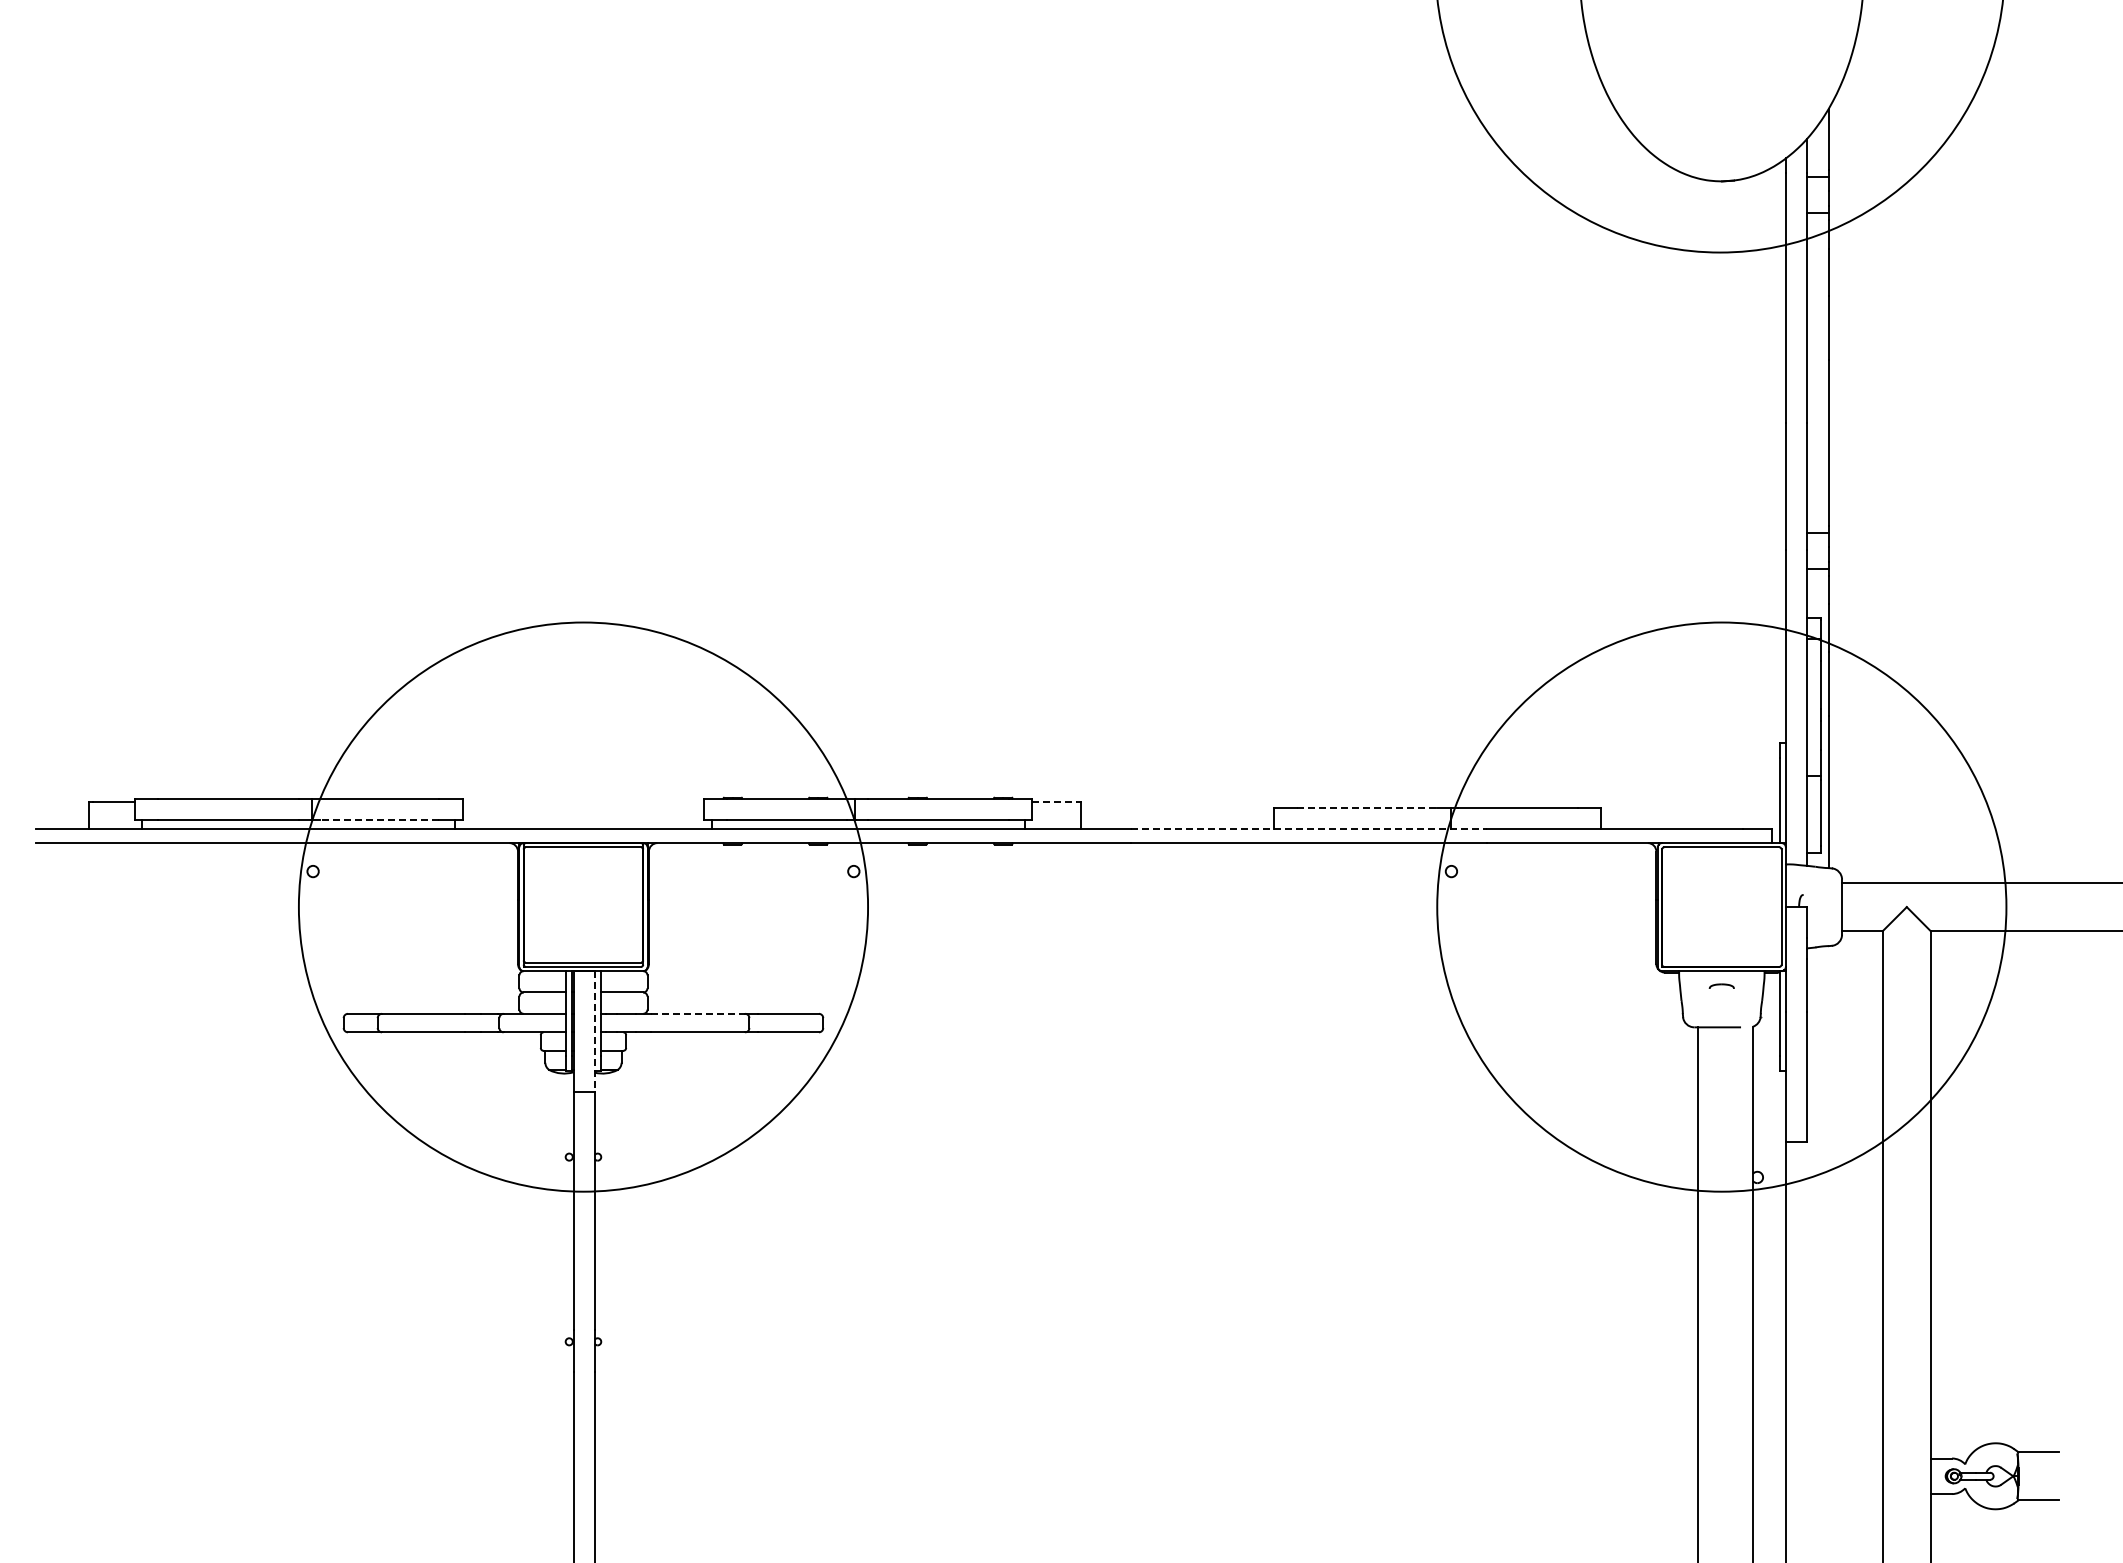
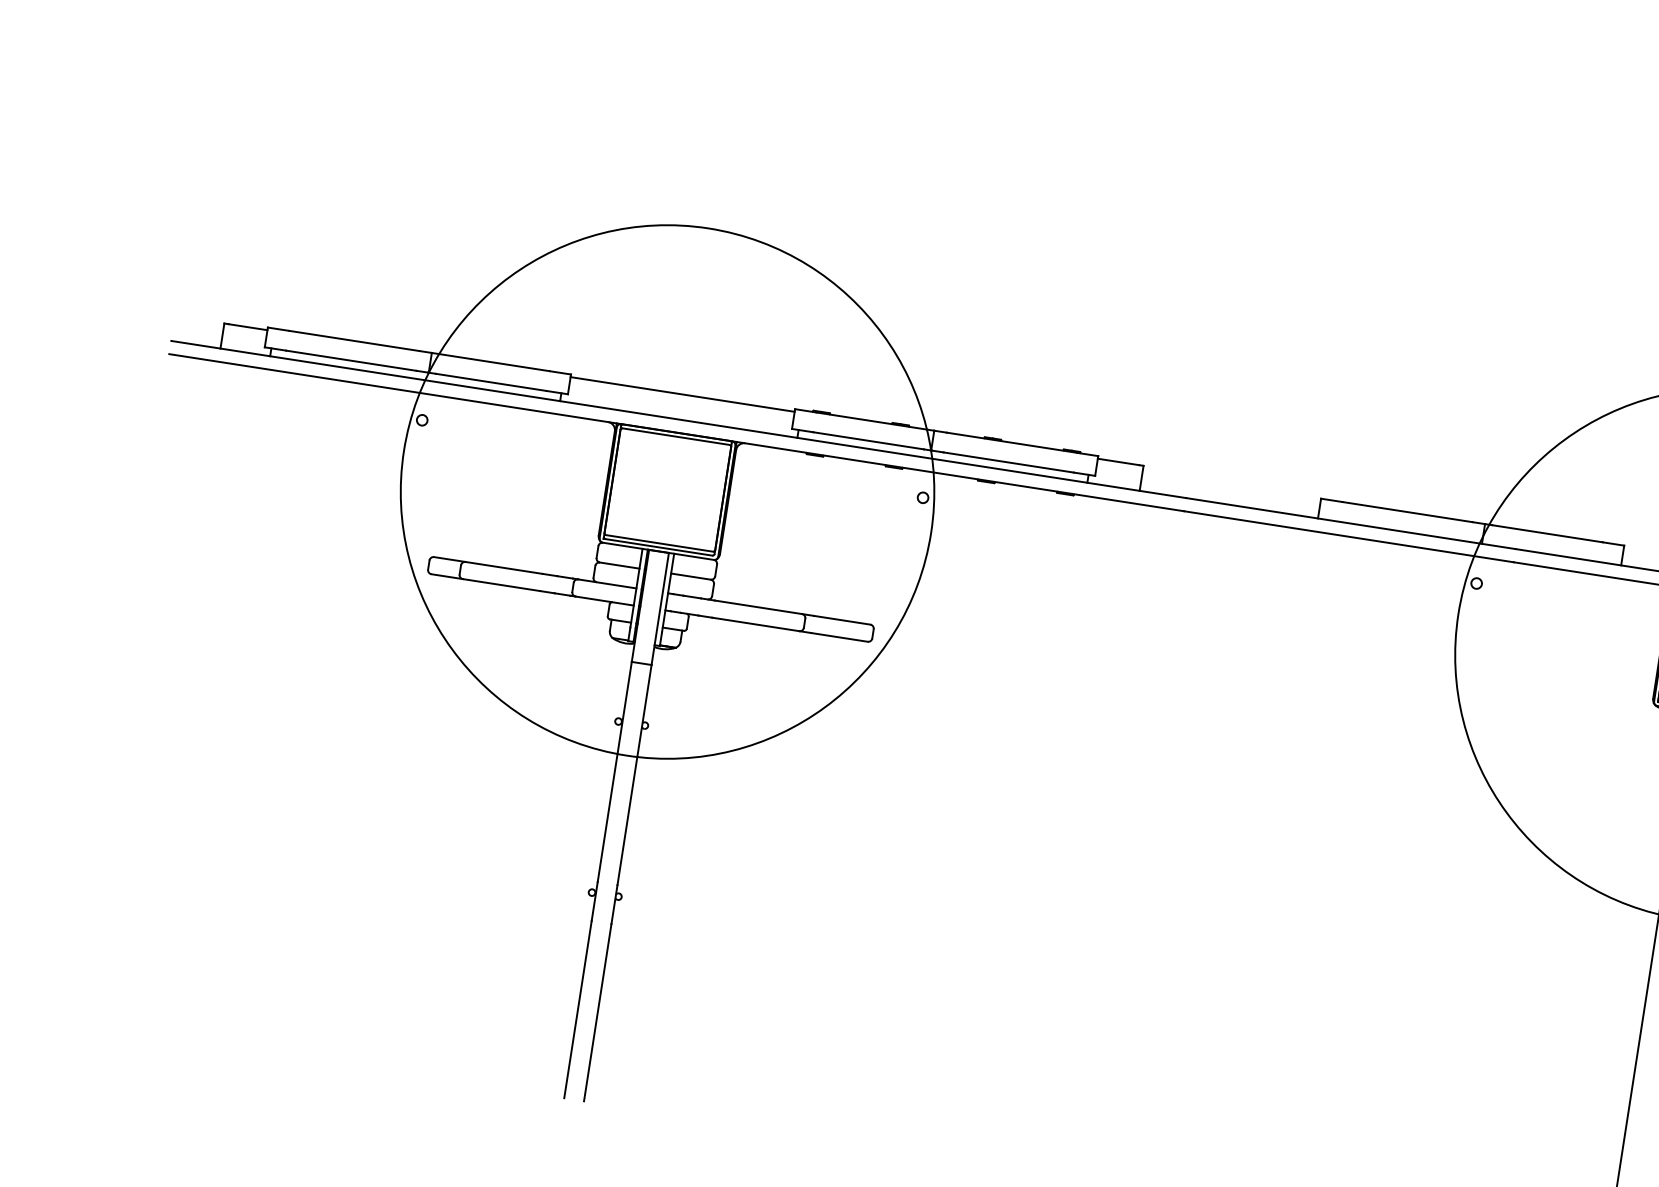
line: (583, 801) -> (682, 394), added
line: (1054, 801) -> (1118, 461), dashed -> solid
line: (1367, 807) -> (1408, 512), dashed -> solid
line: (379, 820) -> (491, 382), dashed -> solid
line: (1309, 828) -> (1351, 523), dashed -> solid
line: (698, 1013) -> (758, 607), dashed -> solid
line: (594, 1032) -> (659, 609), dashed -> solid

